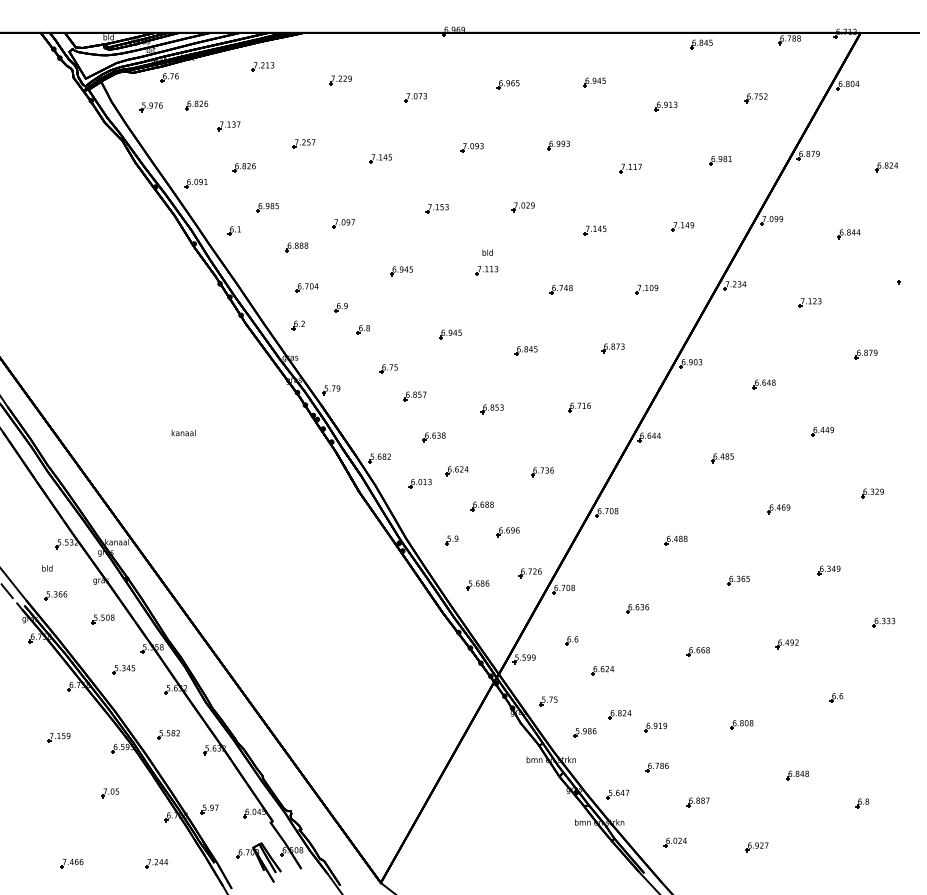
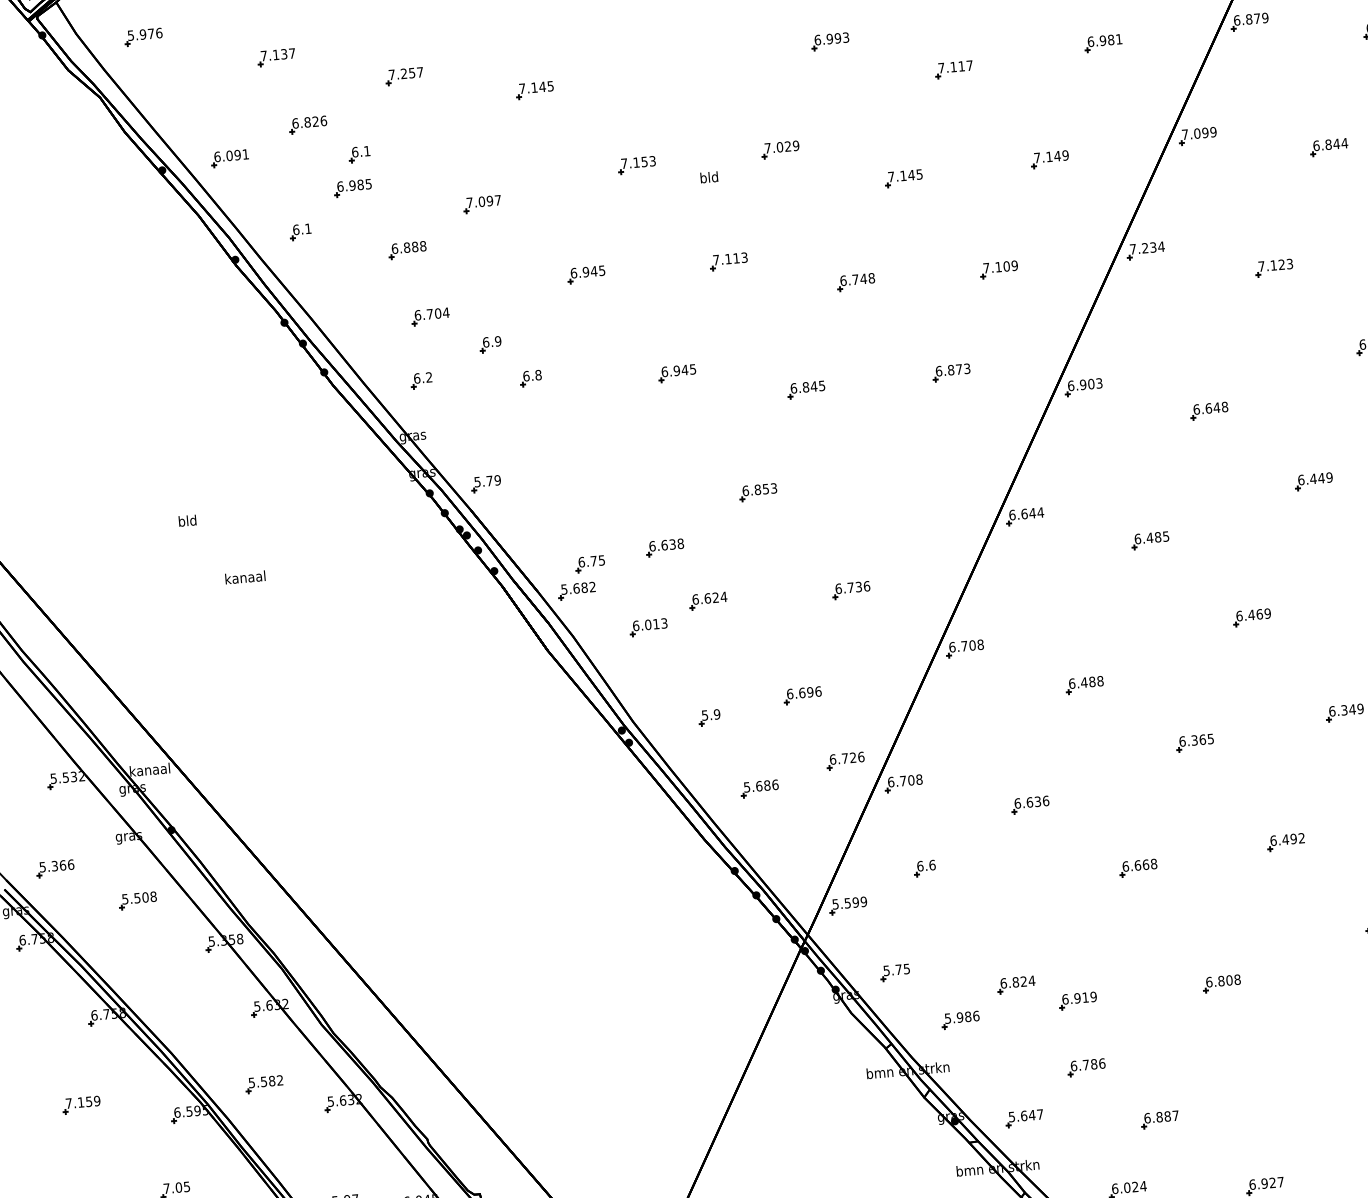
part: (196, 105) -> (218, 27), removed
part: (471, 147) -> (684, 57), removed
part: (272, 187) -> (357, 153), added
text: (487, 252) -> (708, 177), moved
part: (388, 368) -> (589, 563), moved
part: (414, 396) -> (626, 482), removed
part: (579, 407) -> (903, 476), removed
part: (481, 506) -> (754, 656), removed
text: (47, 568) -> (187, 520), moved
part: (123, 669) -> (179, 981), removed
part: (602, 670) -> (980, 913), removed
part: (797, 775) -> (1322, 1060), removed

